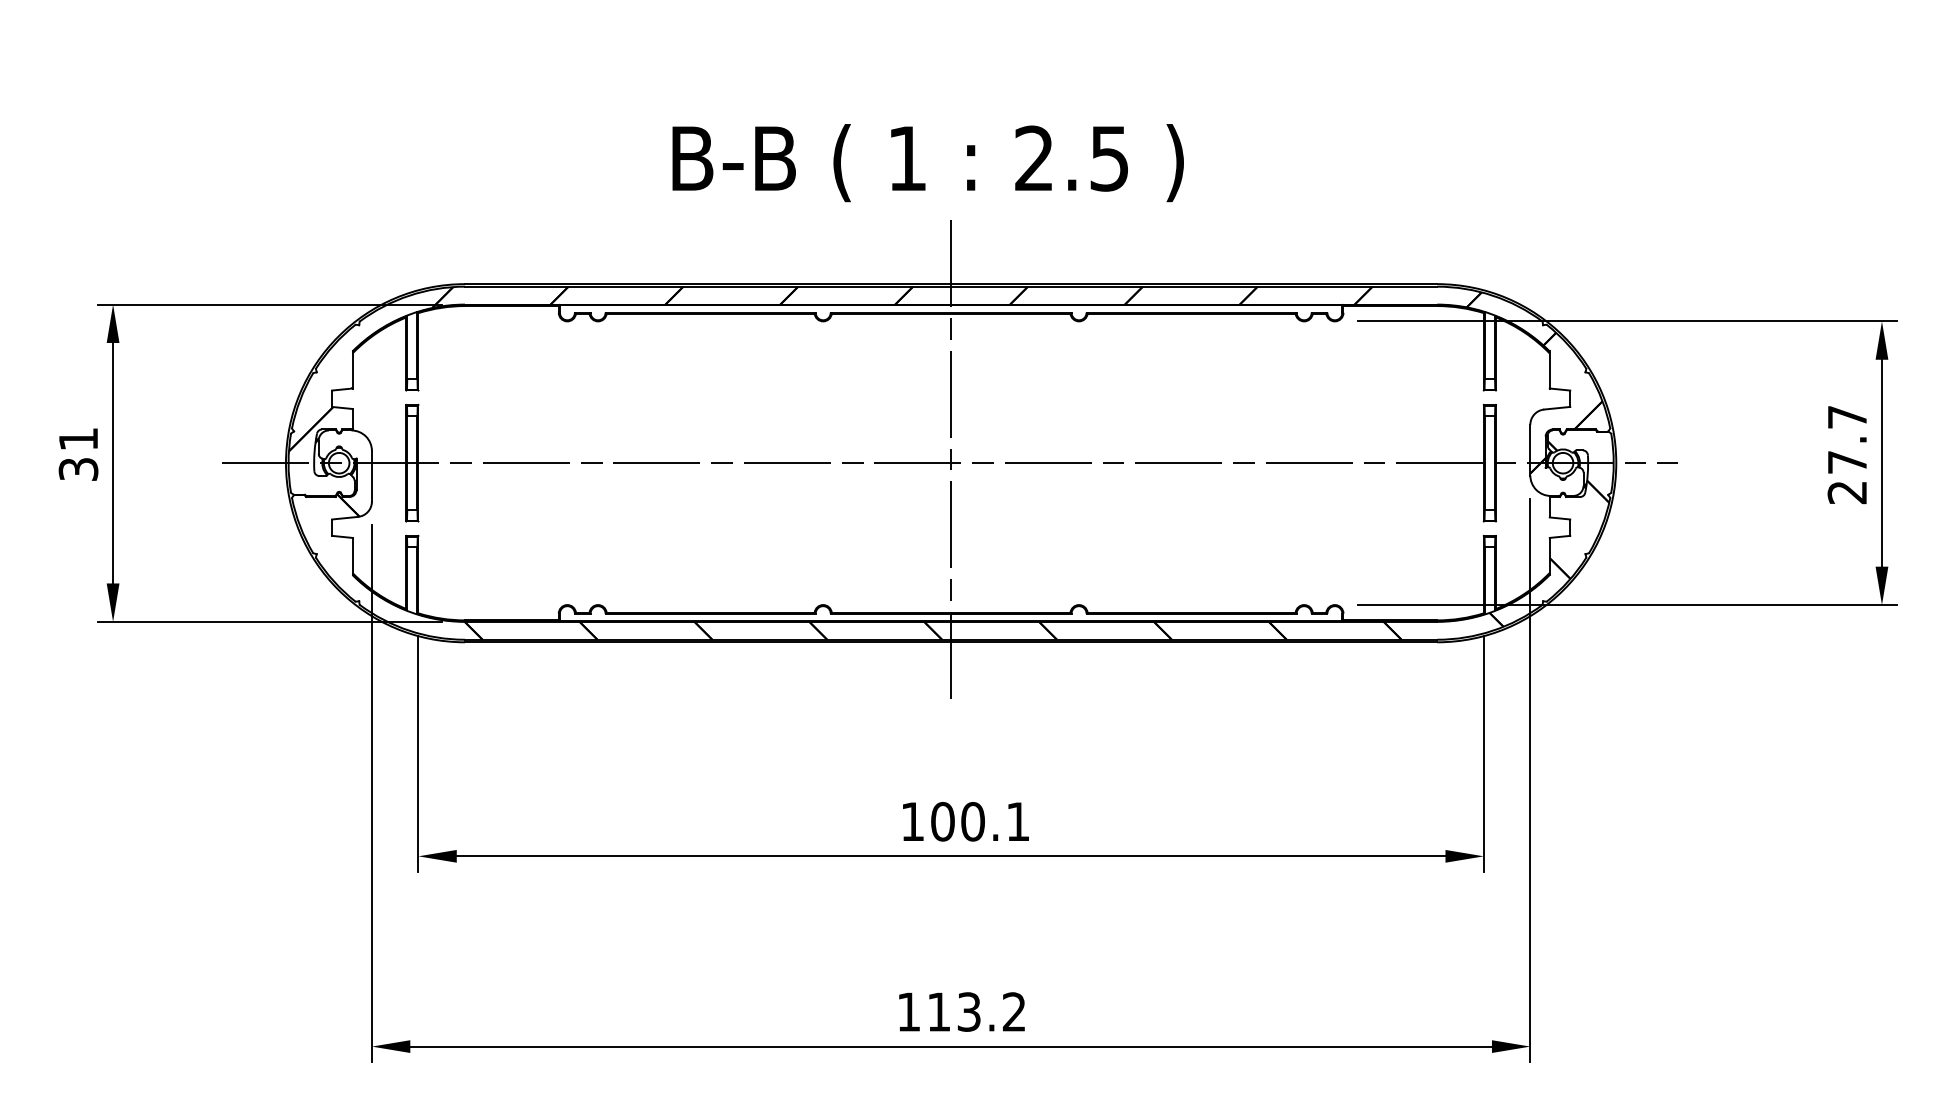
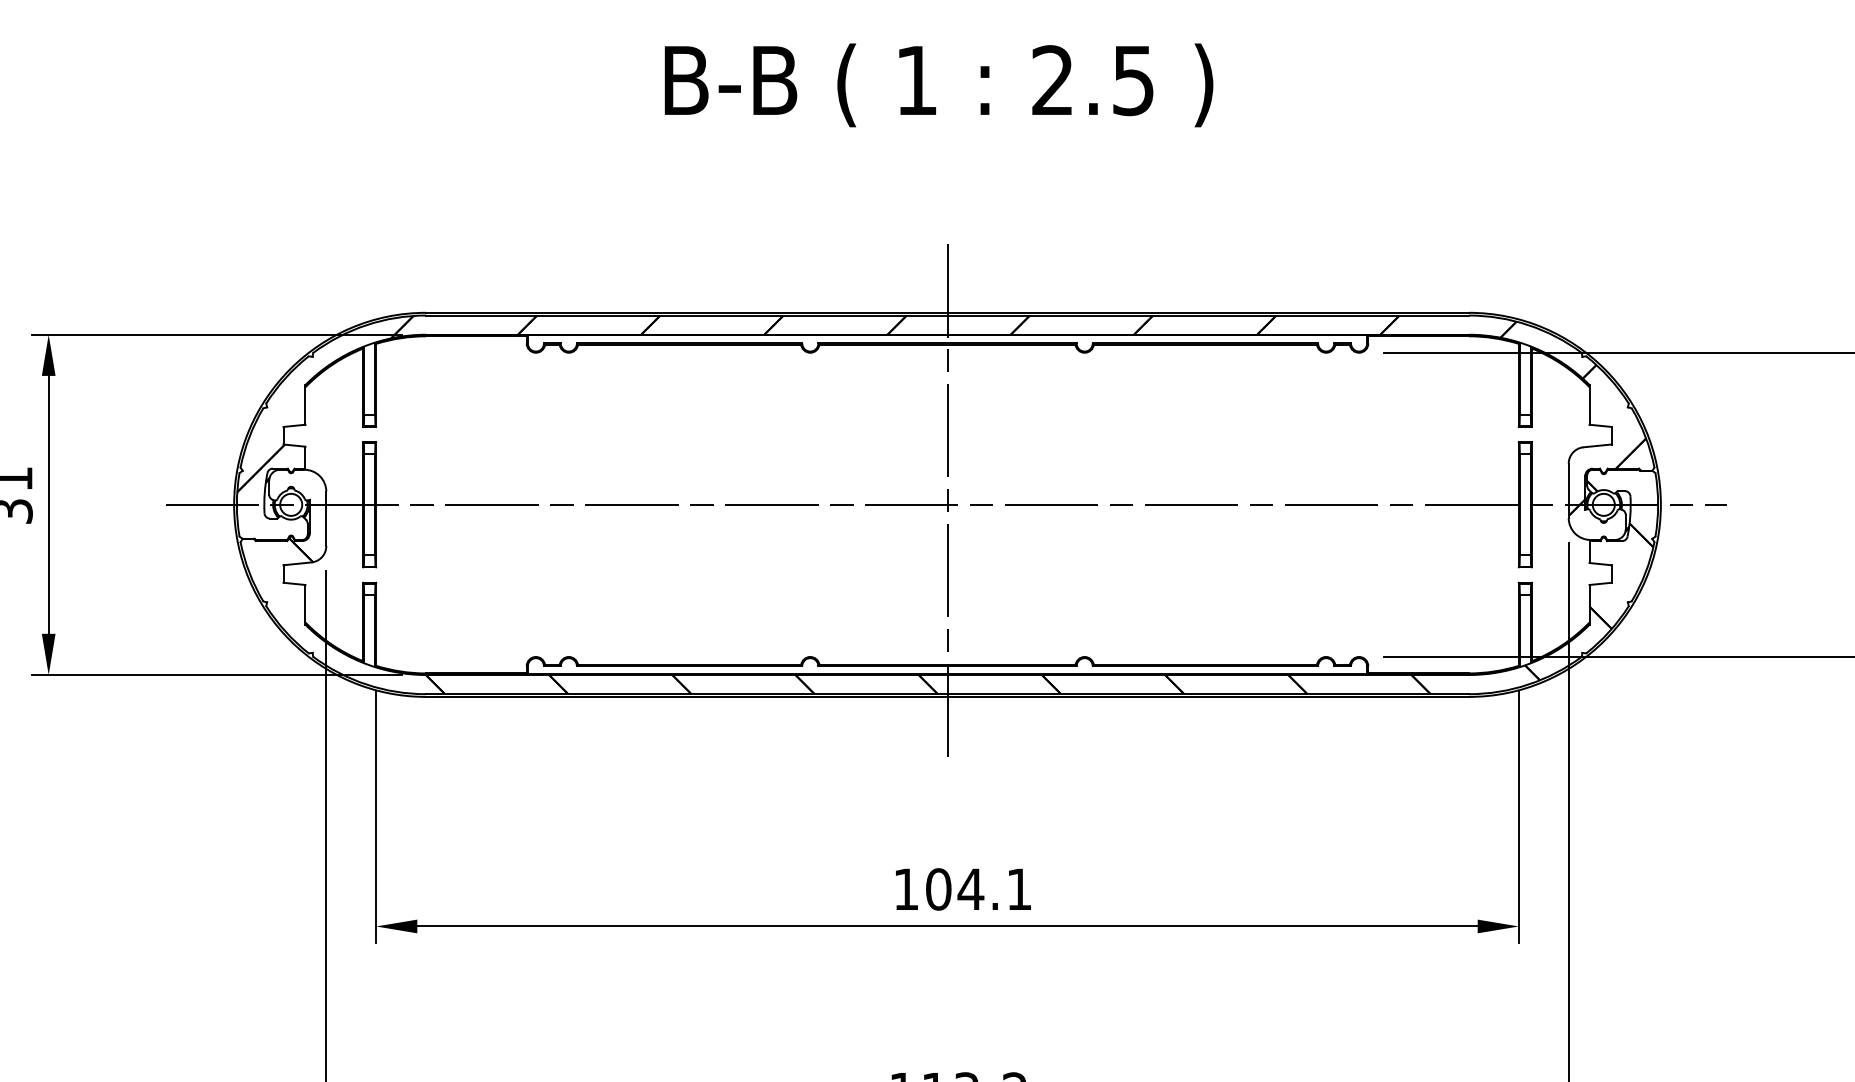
text: (927, 163) -> (938, 85), moved
text: (972, 821) -> (970, 889), 100.1 -> 104.1

